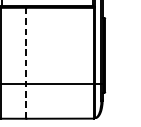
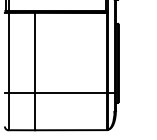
line: (26, 63) -> (35, 71), dashed -> solid

